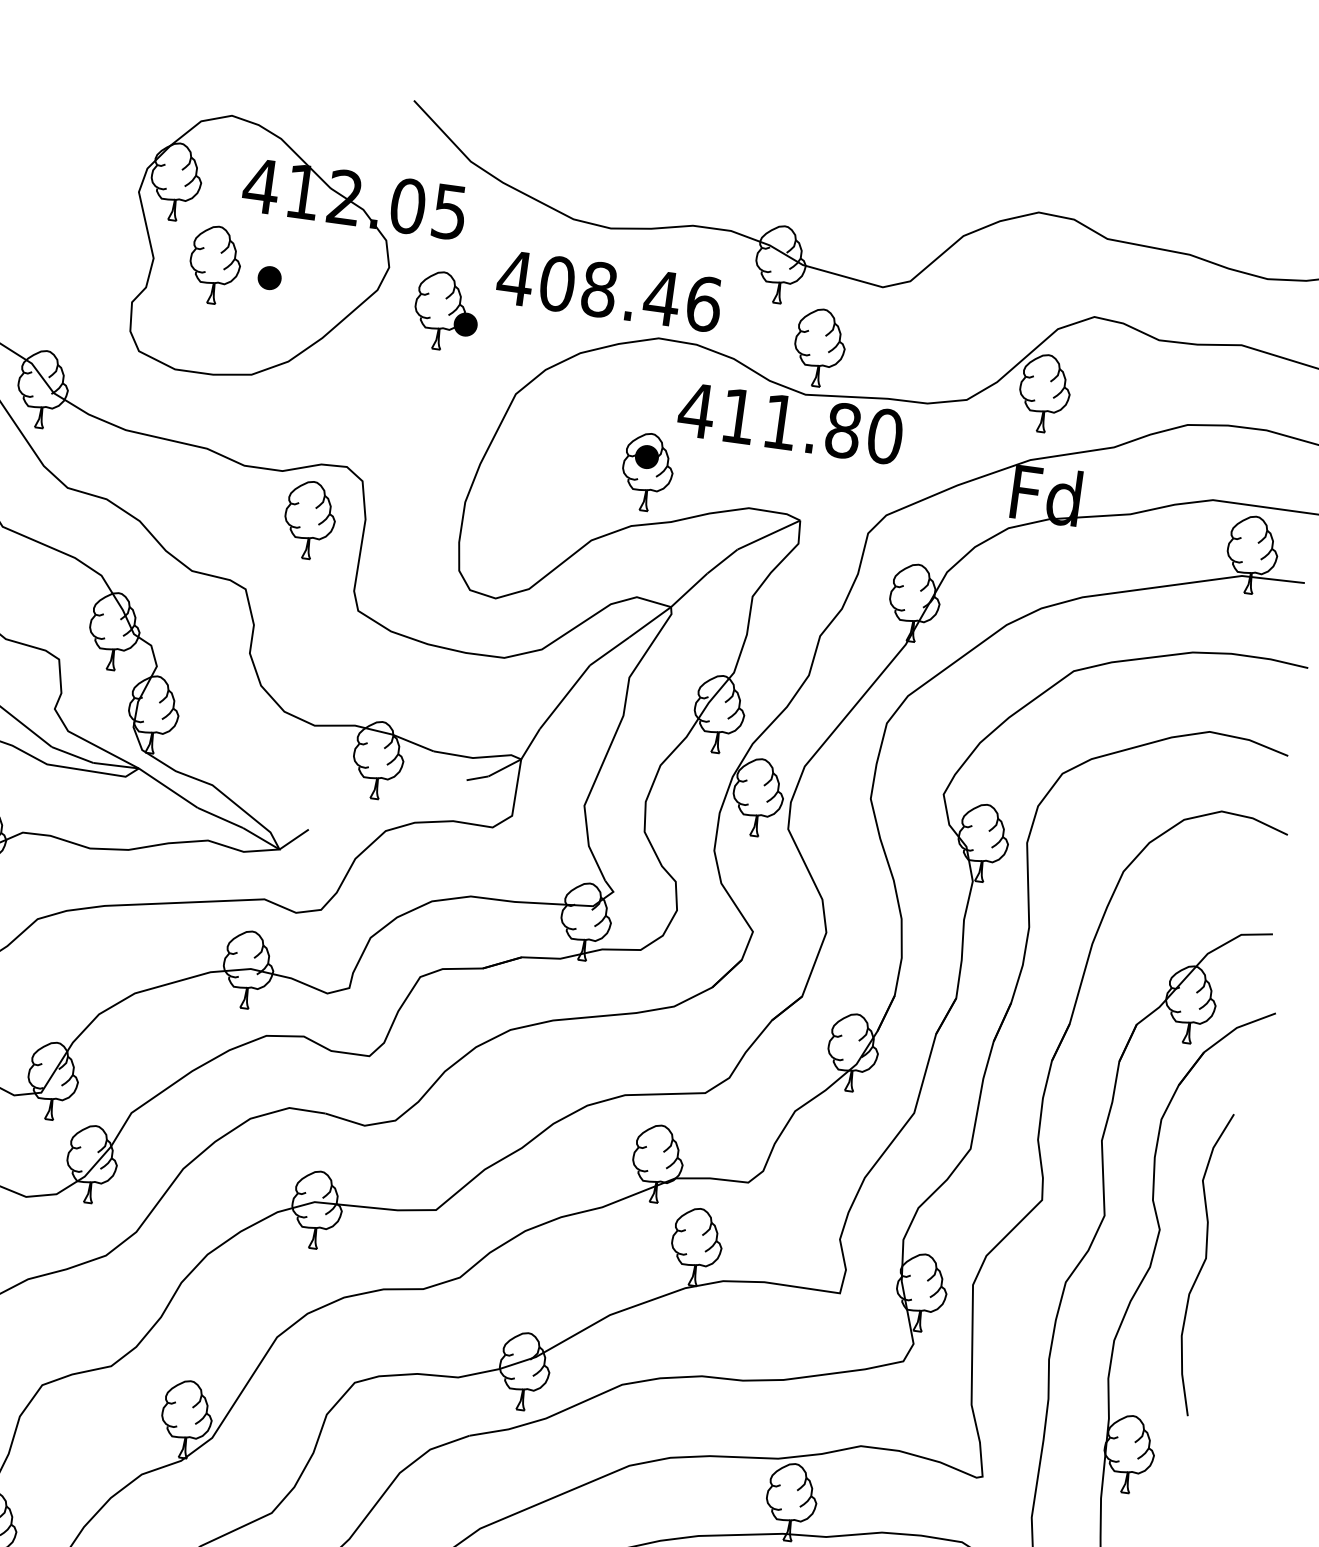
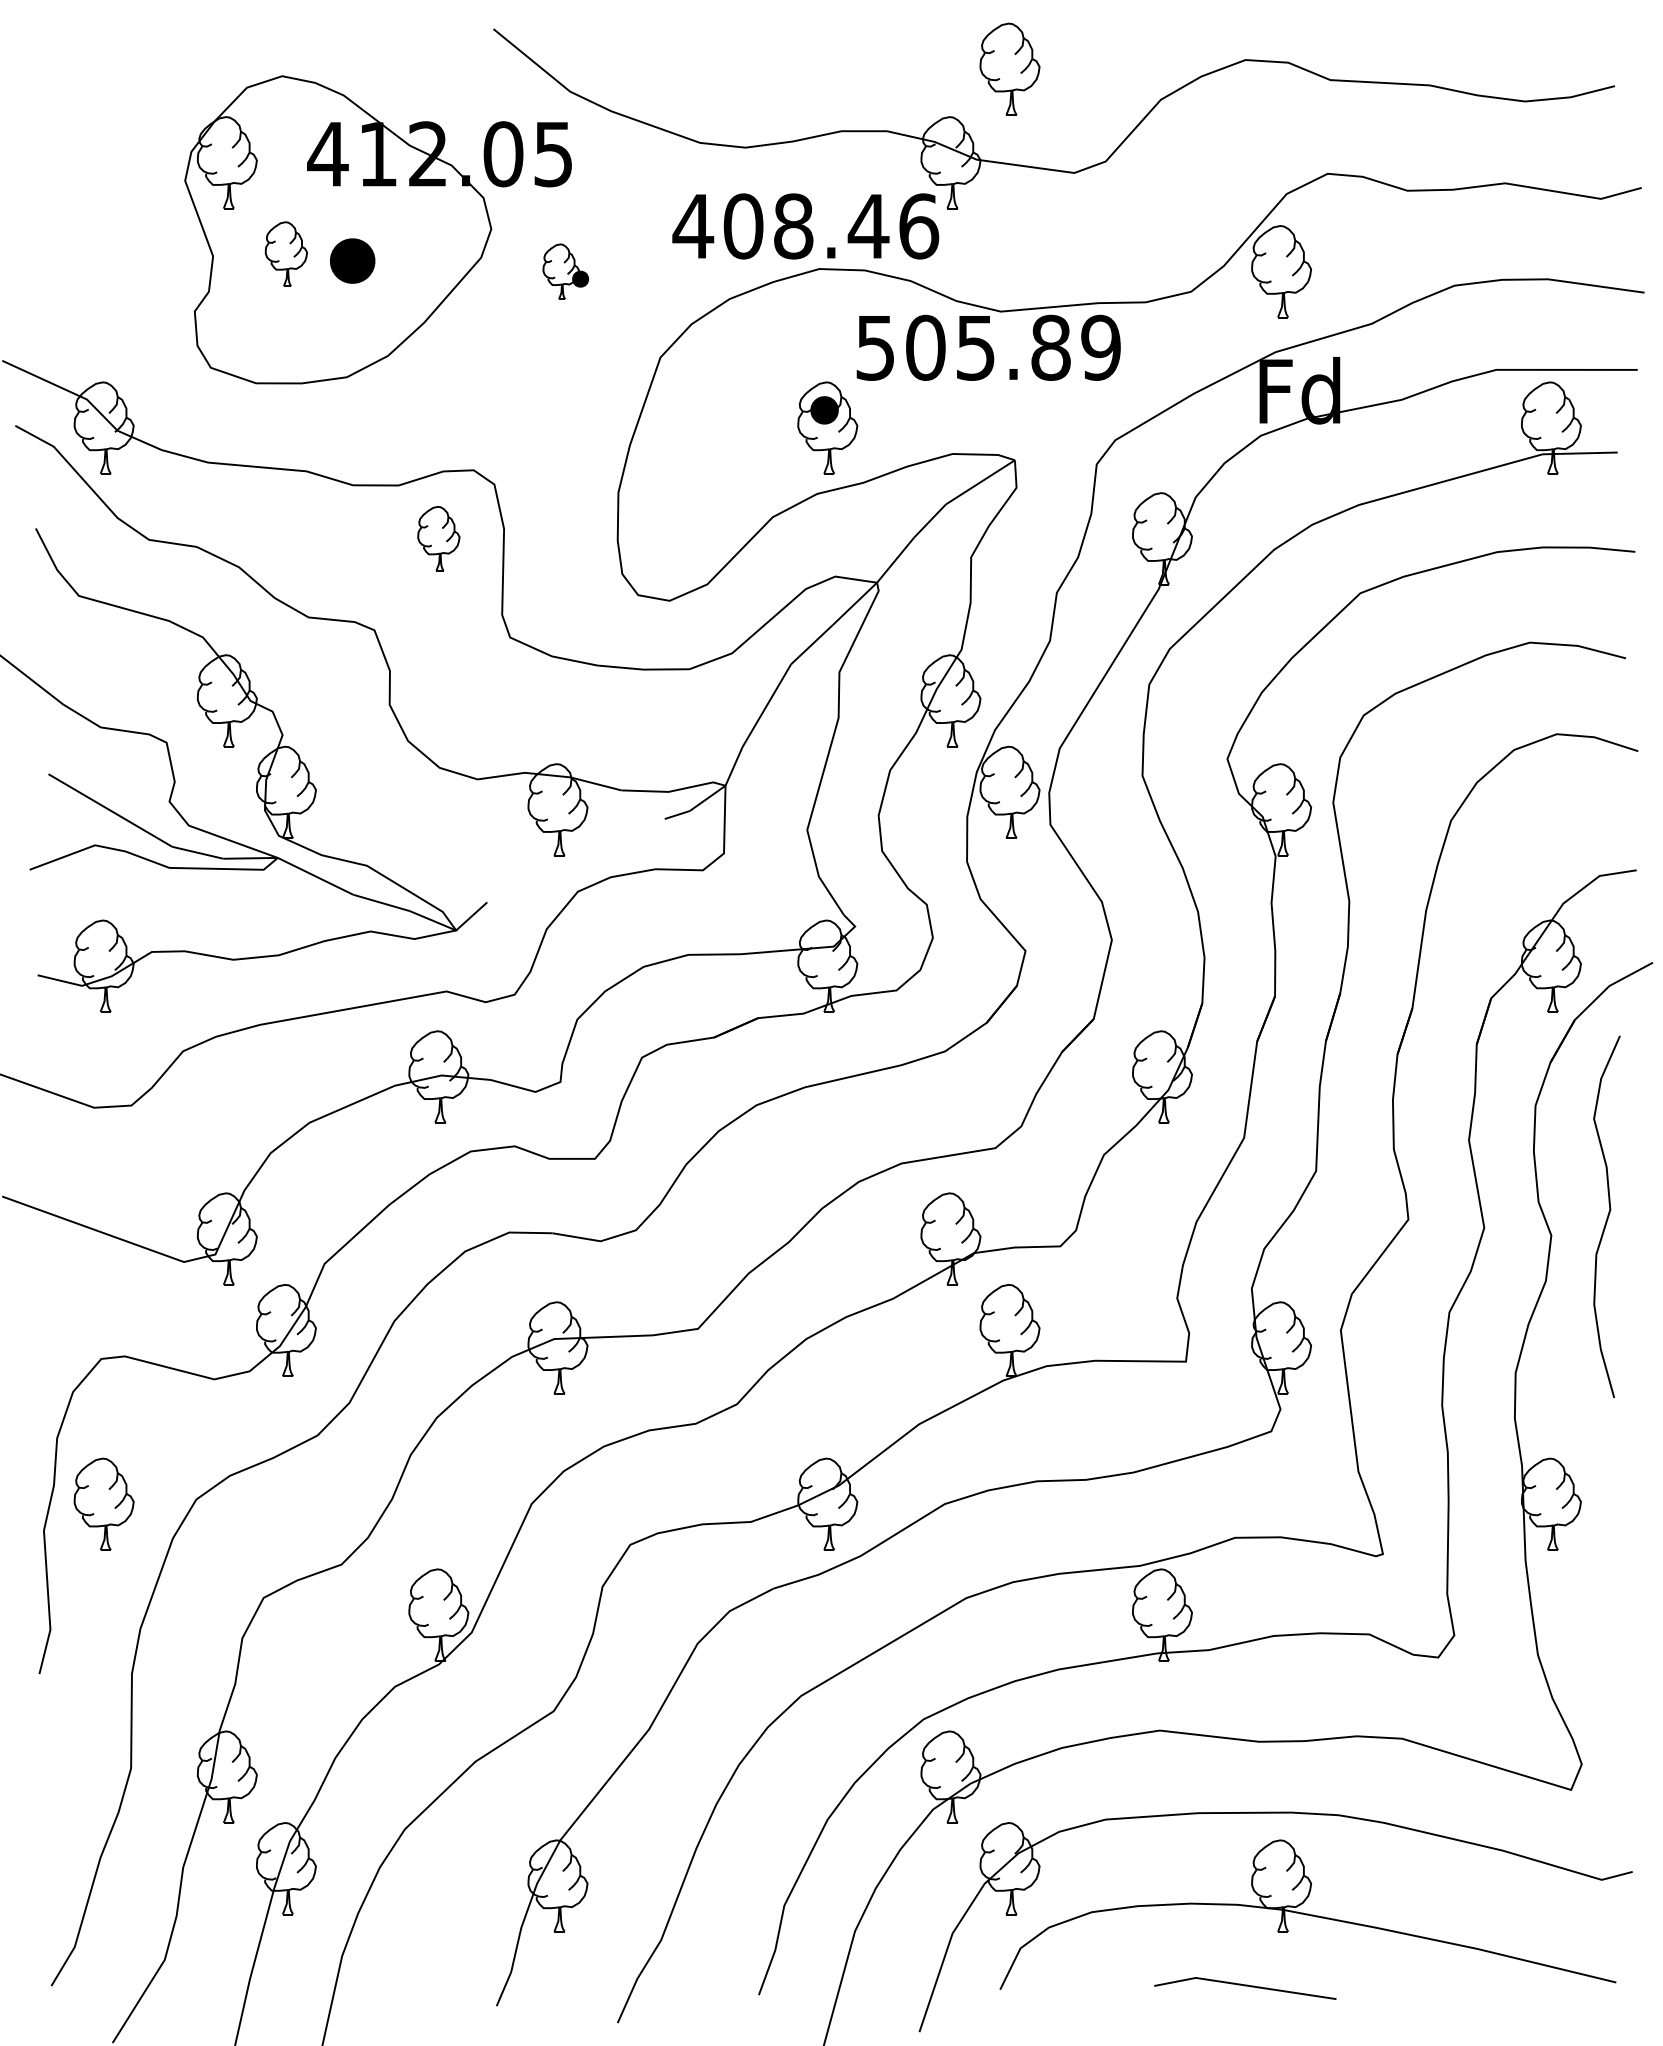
part: (215, 264) -> (286, 253), size x0.7
part: (269, 277) -> (352, 260), size x1.6
text: (609, 291) -> (805, 226), moved
part: (446, 311) -> (565, 271), size x0.6
part: (819, 347) -> (1009, 68), moved
text: (790, 423) -> (987, 347), 411.80 -> 505.89
part: (309, 519) -> (438, 538), size x0.7
curve: (1202, 1263) -> (1607, 1216), moved

